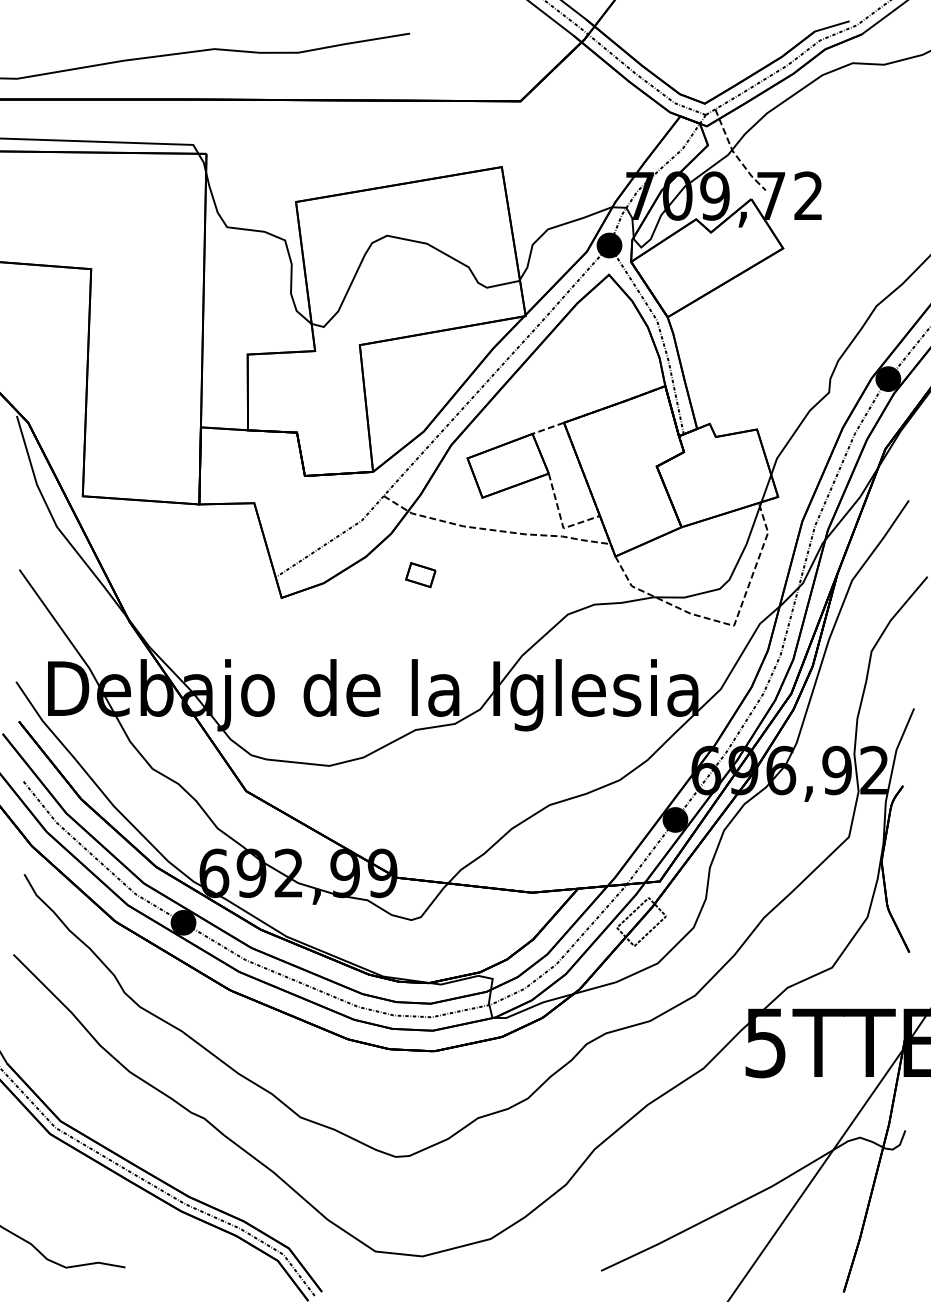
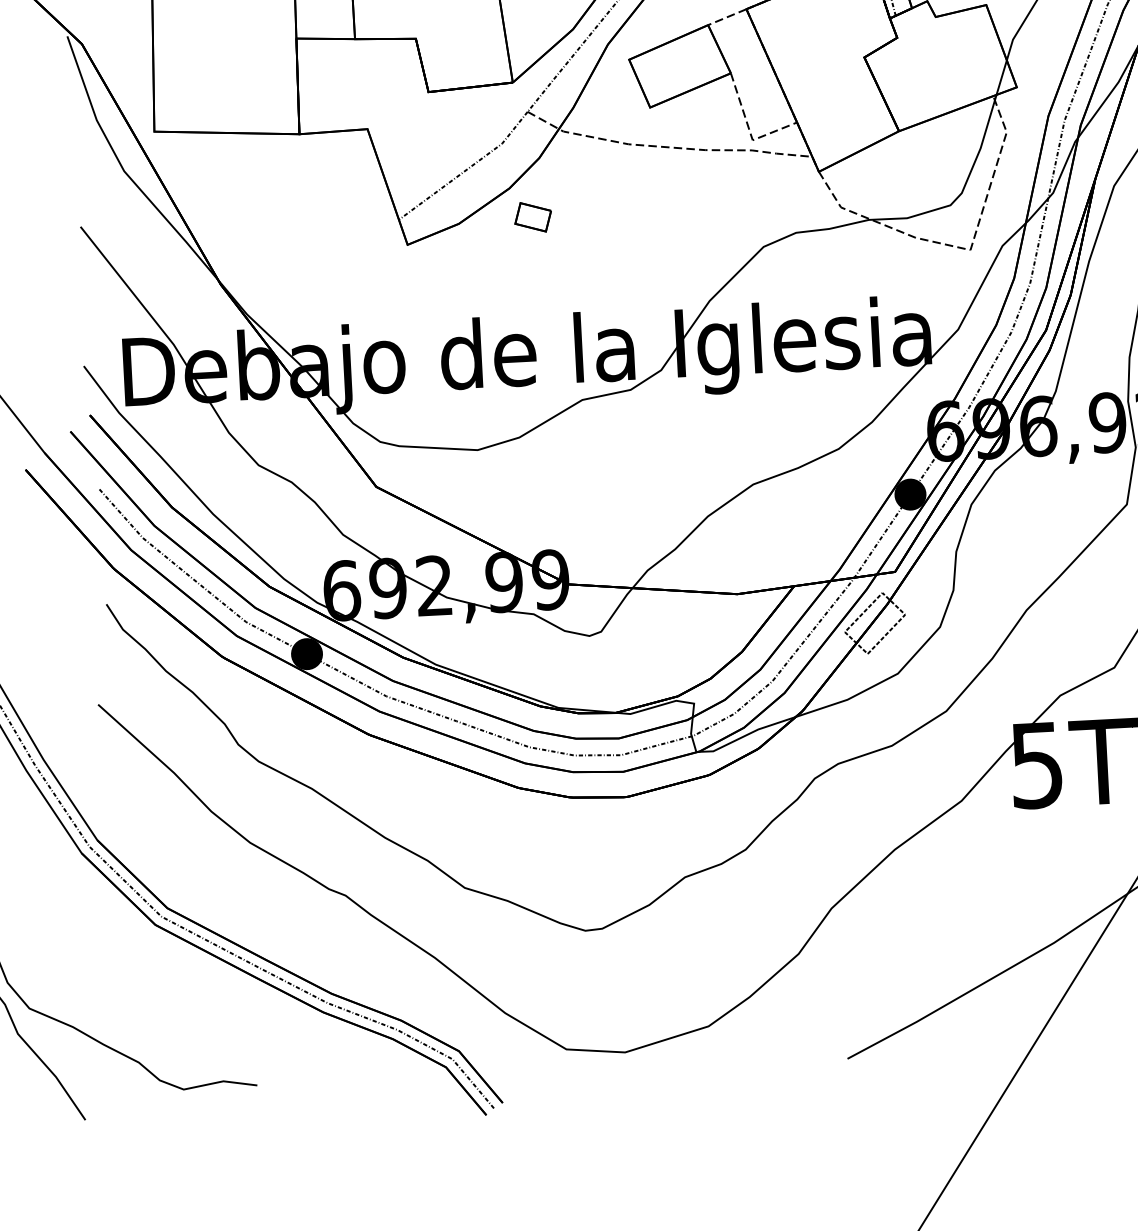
part: (420, 575) -> (532, 217), moved

